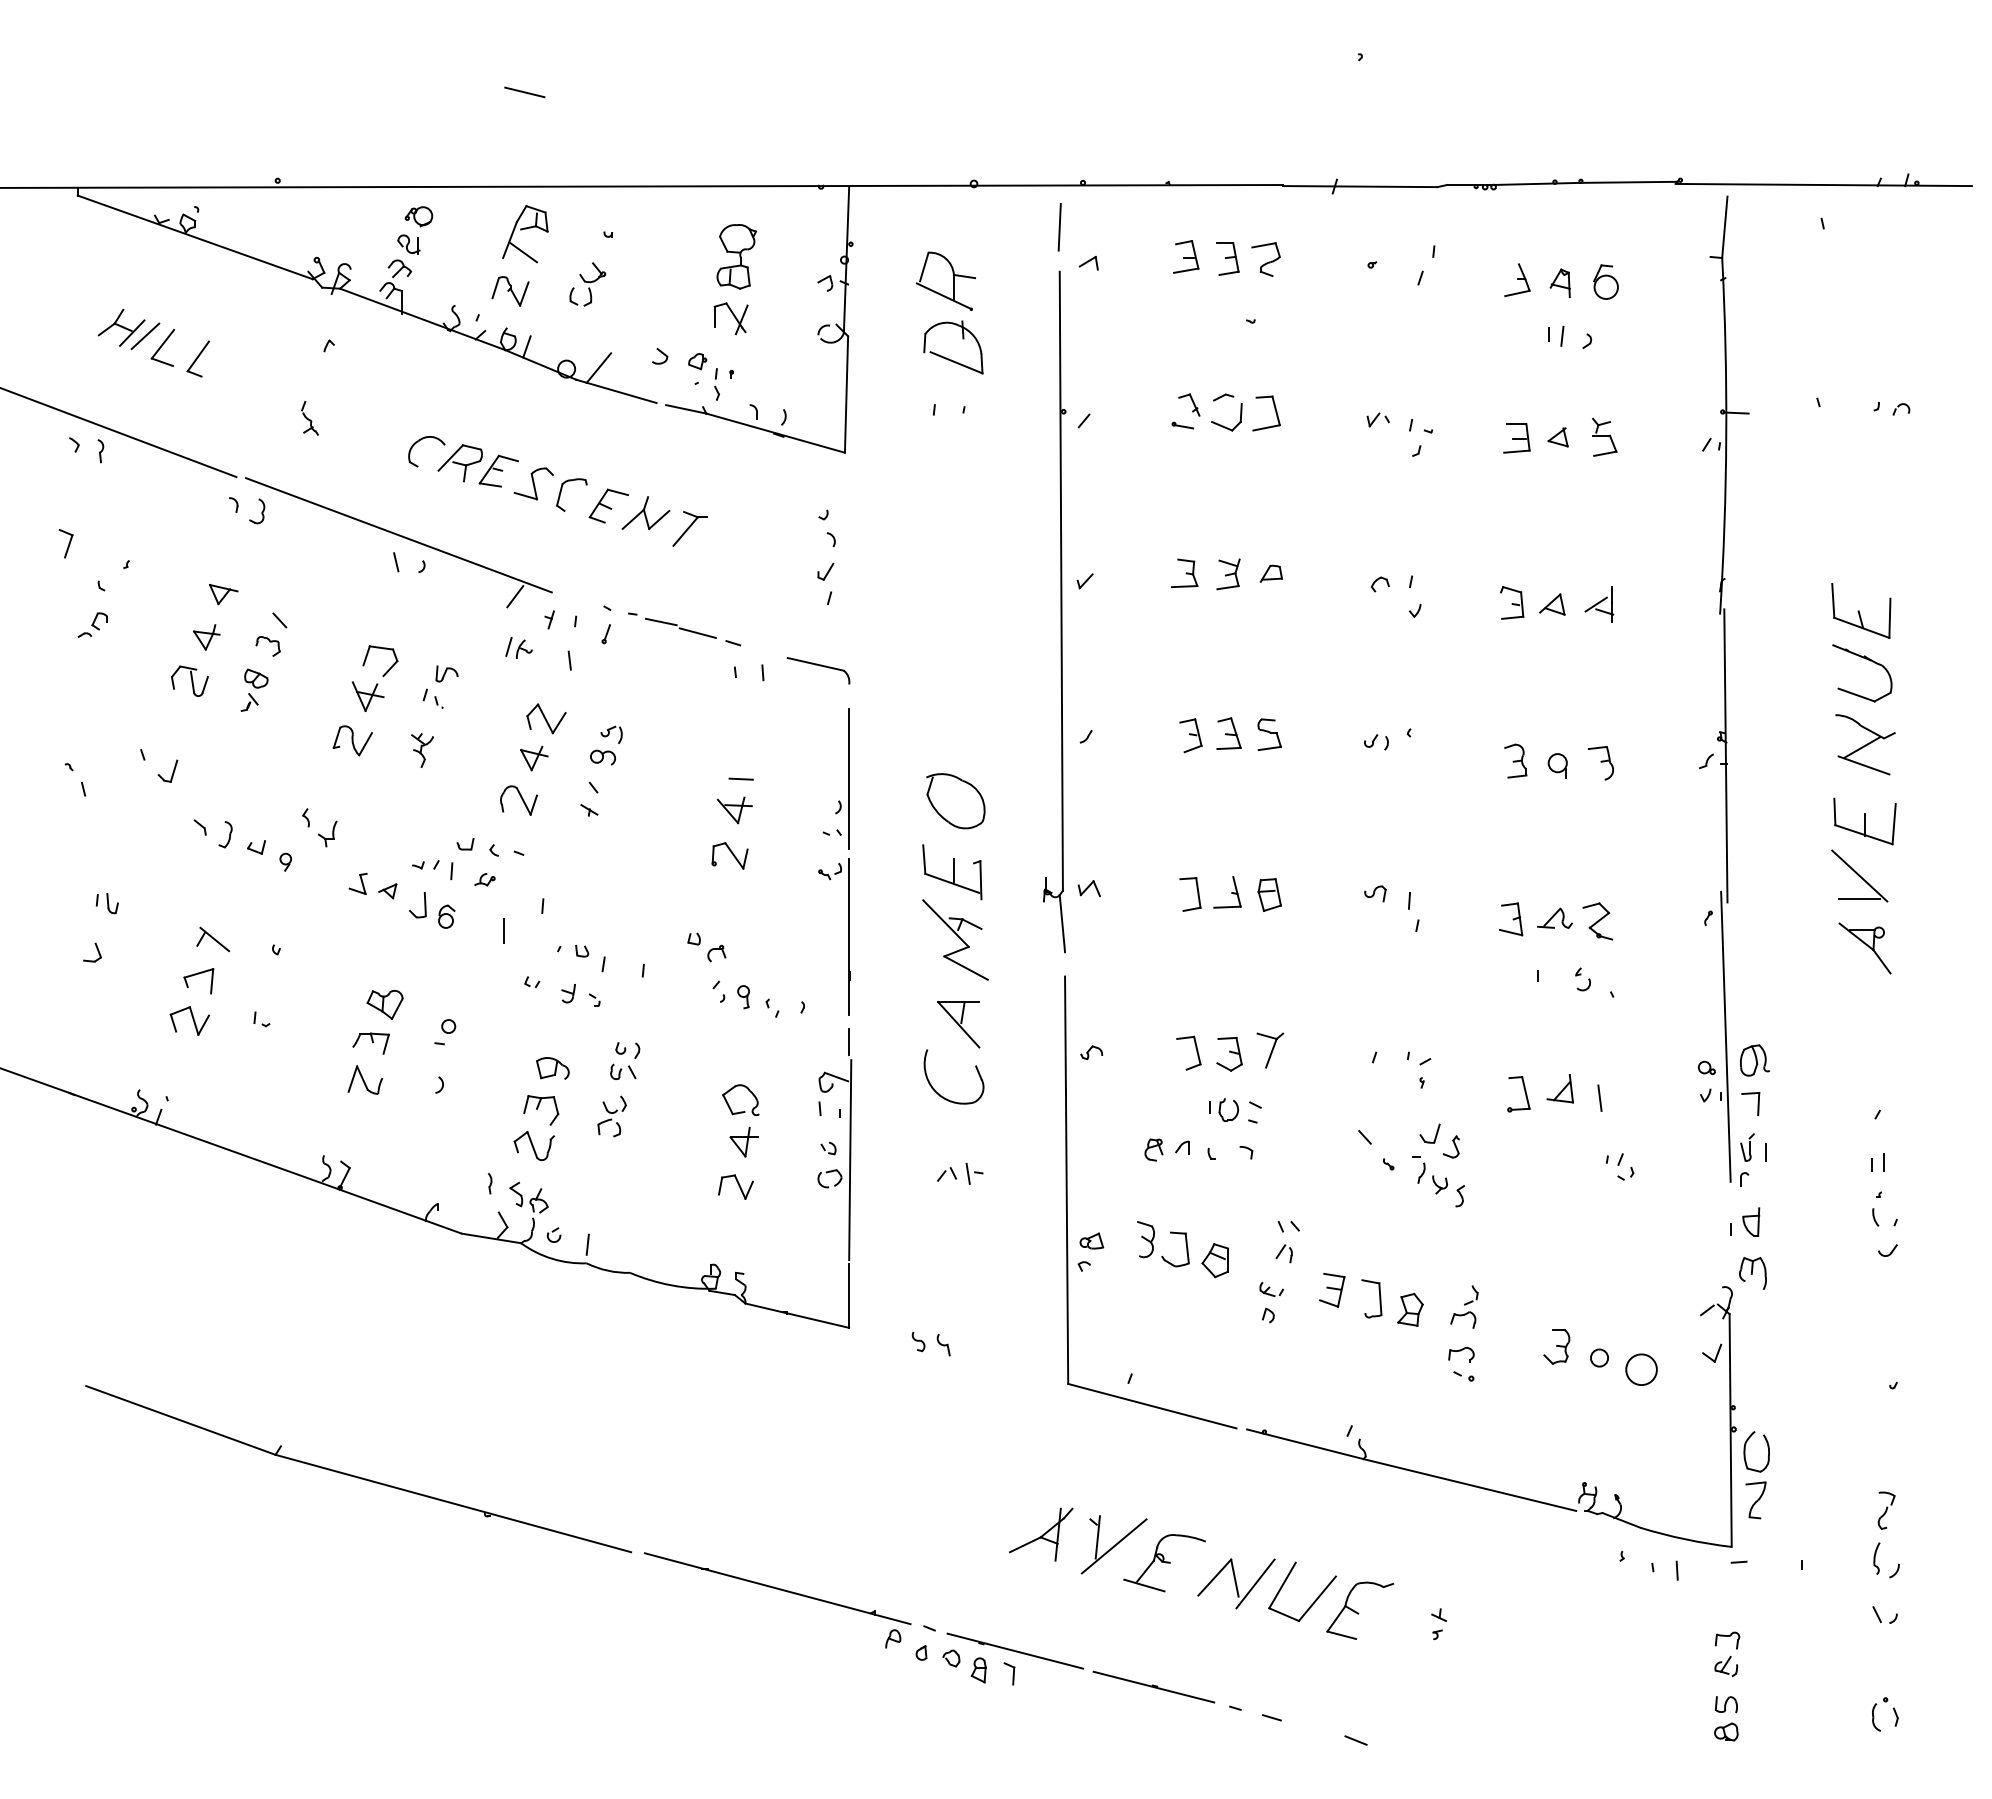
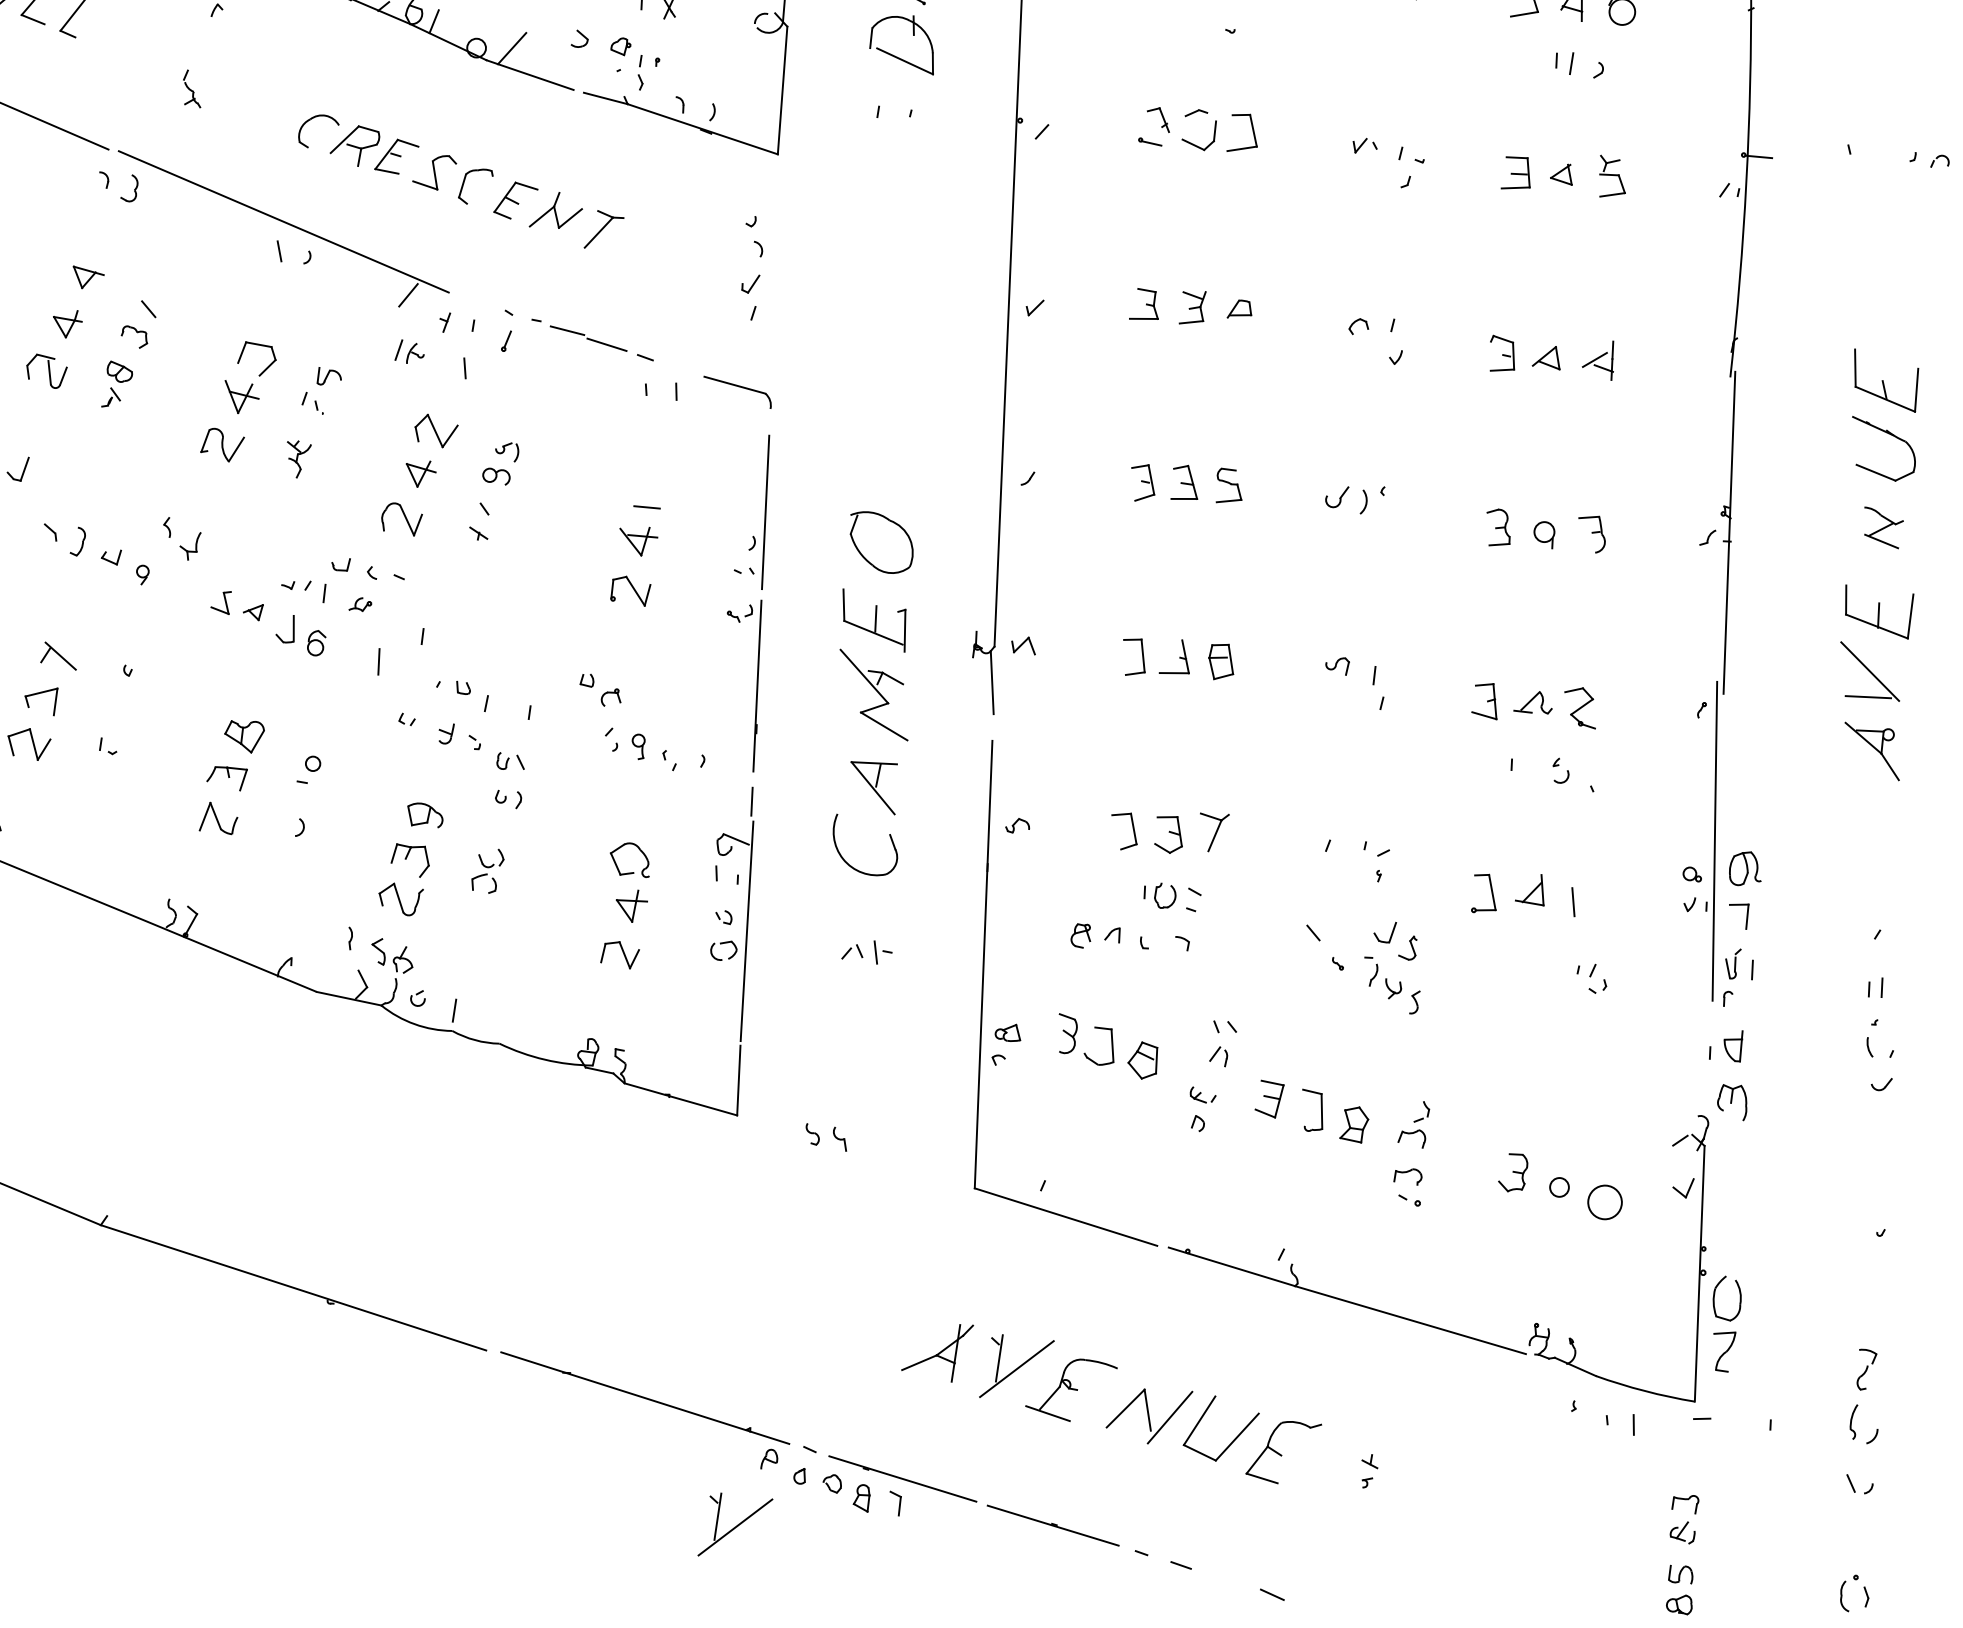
part: (1376, 742) -> (1346, 500), size x1.6
part: (1865, 744) -> (1883, 527), size x0.6
part: (623, 1071) -> (511, 761), moved
part: (864, 1700) -> (734, 1525), added

